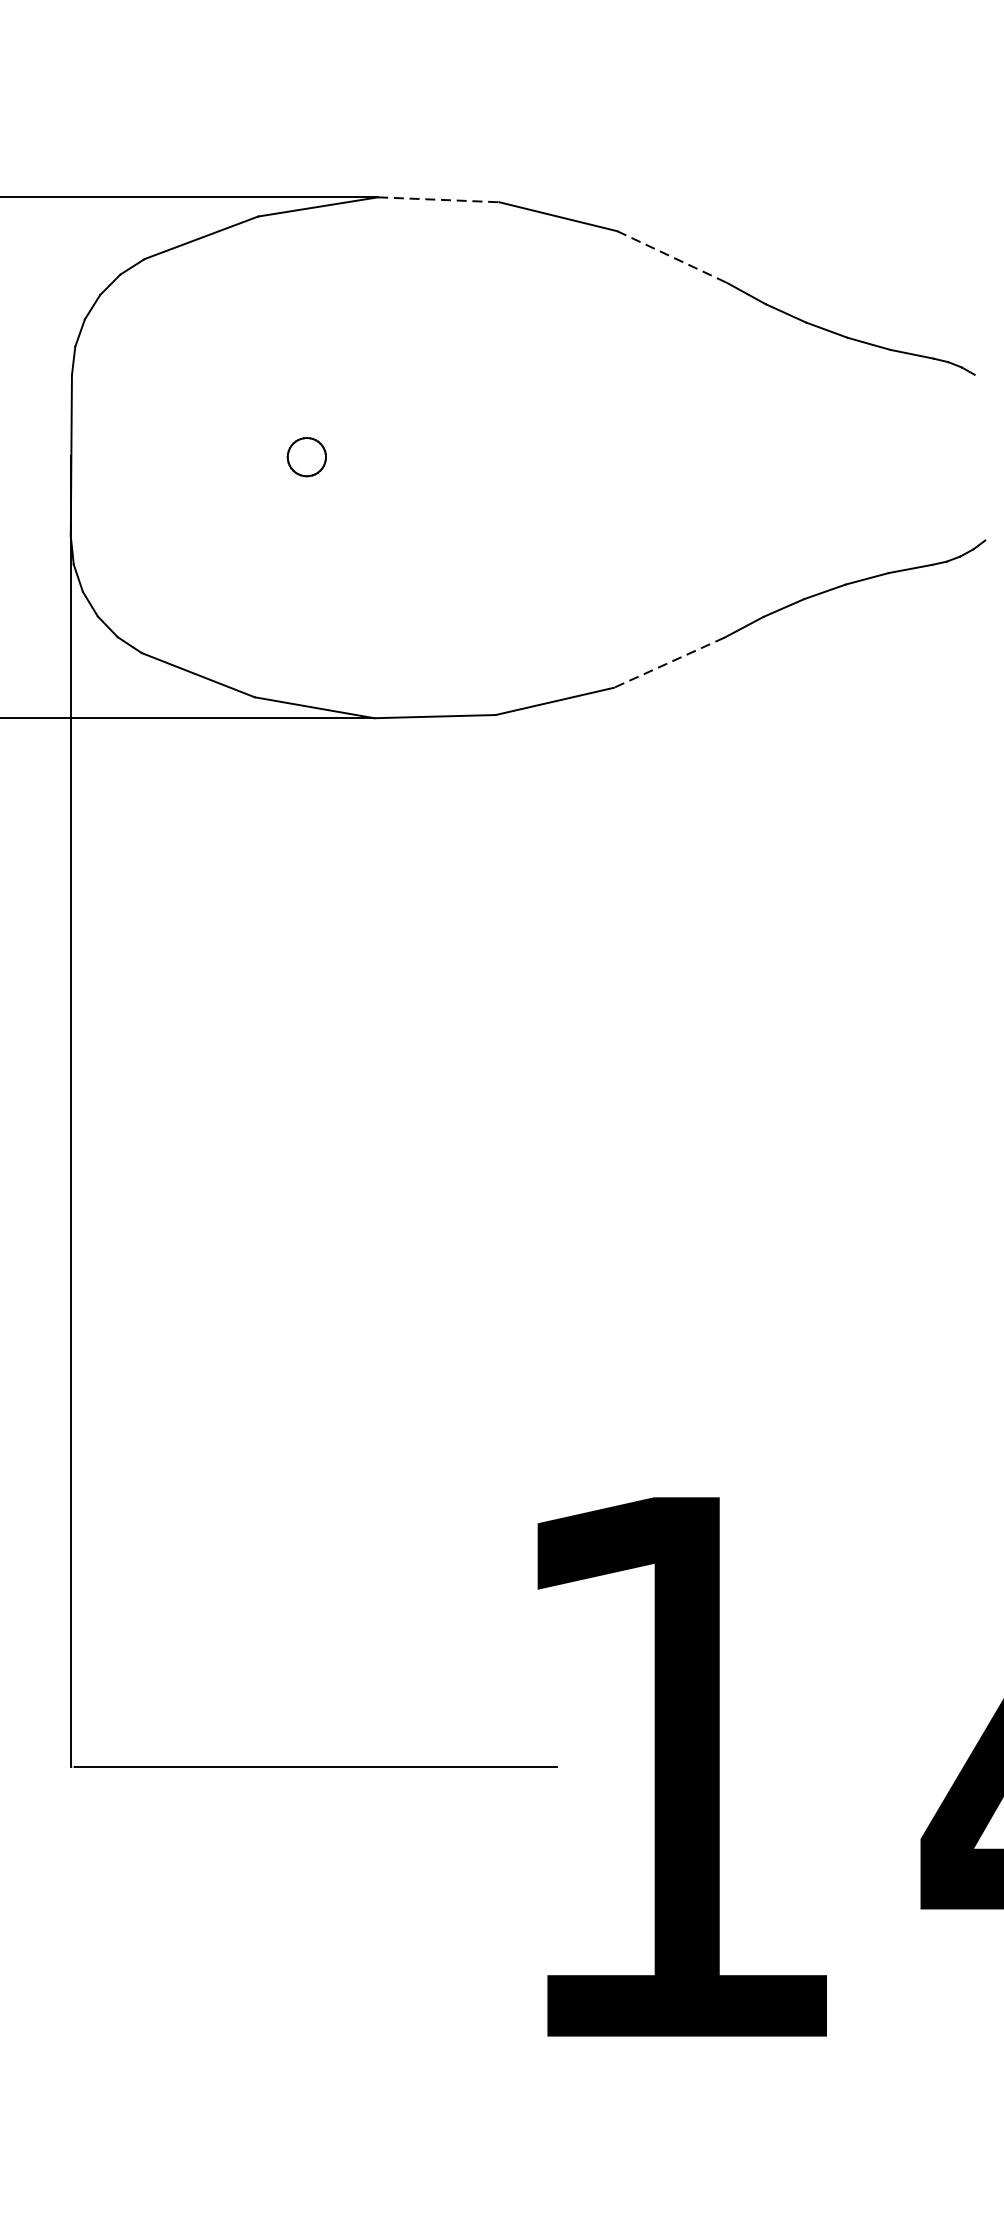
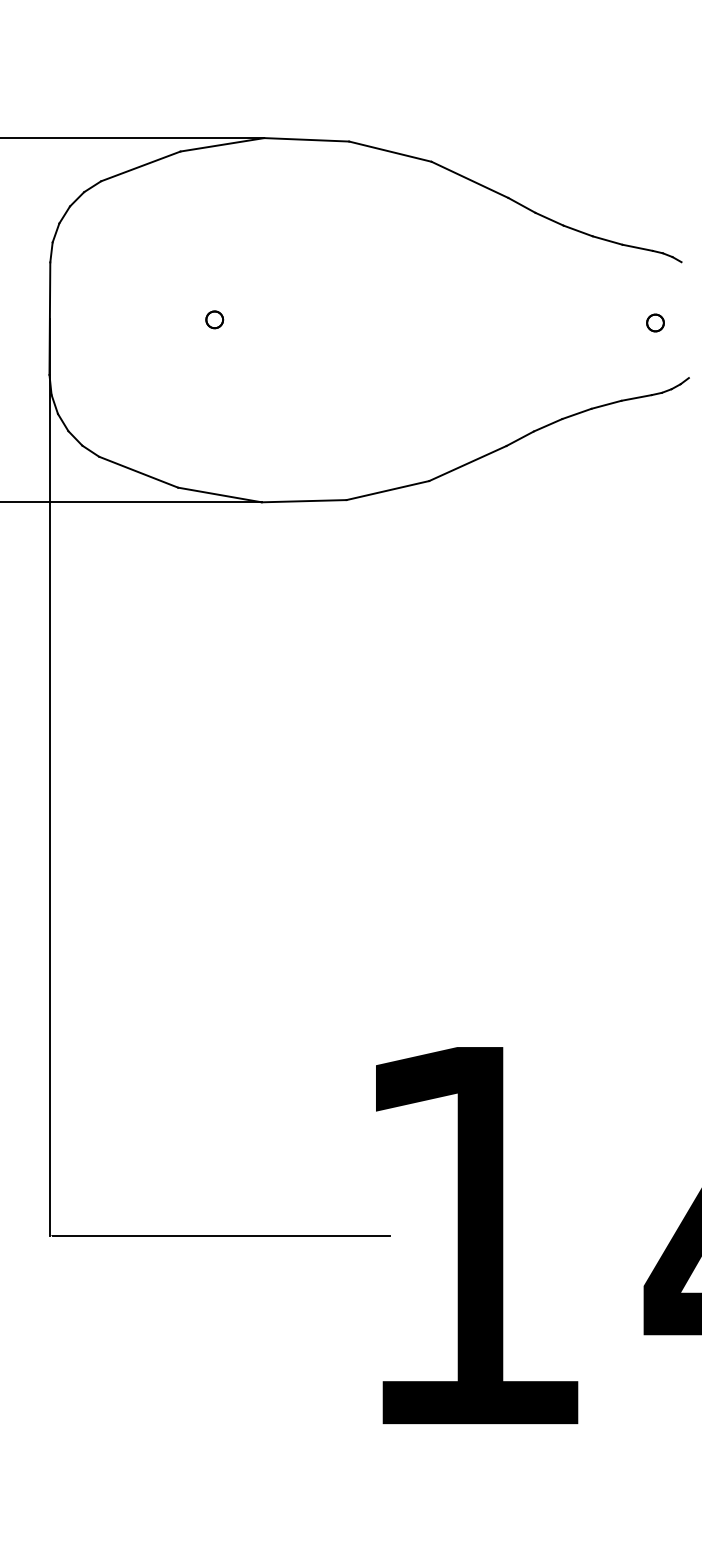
line: (439, 199) -> (307, 139), dashed -> solid
line: (672, 257) -> (470, 180), dashed -> solid
part: (306, 456) -> (214, 319), size x0.62
part: (937, 461) -> (655, 322), added
line: (668, 662) -> (467, 463), dashed -> solid

